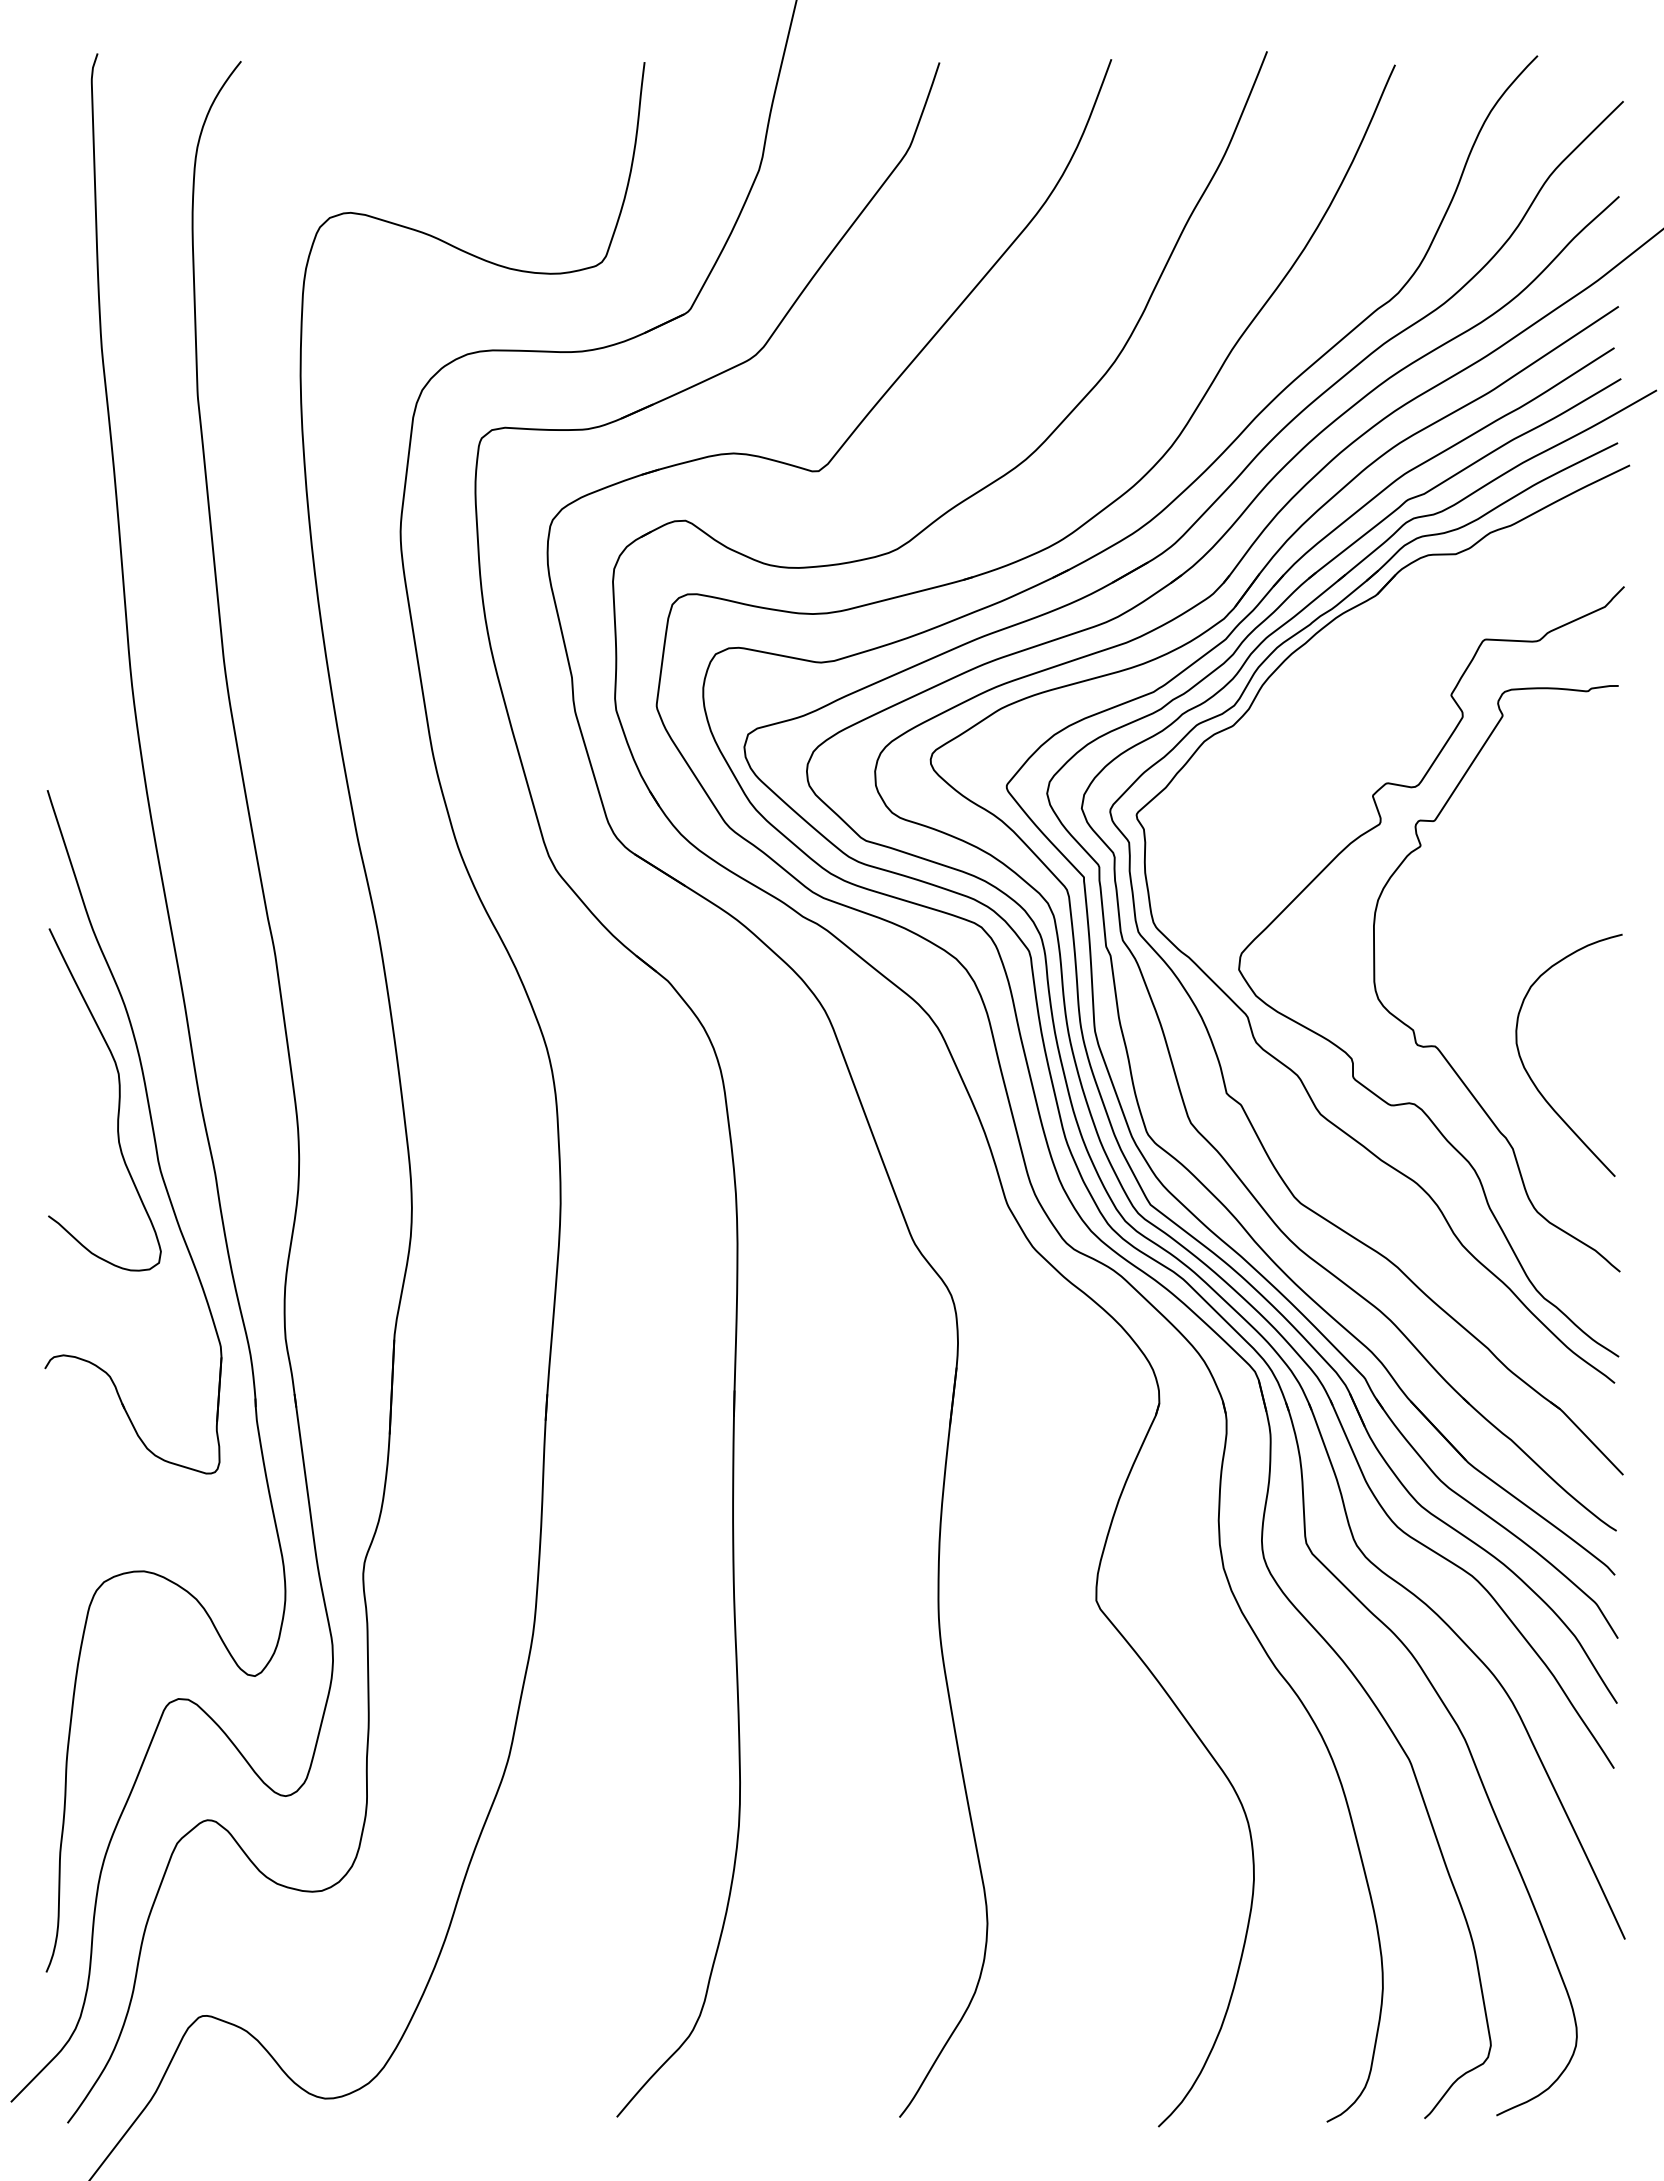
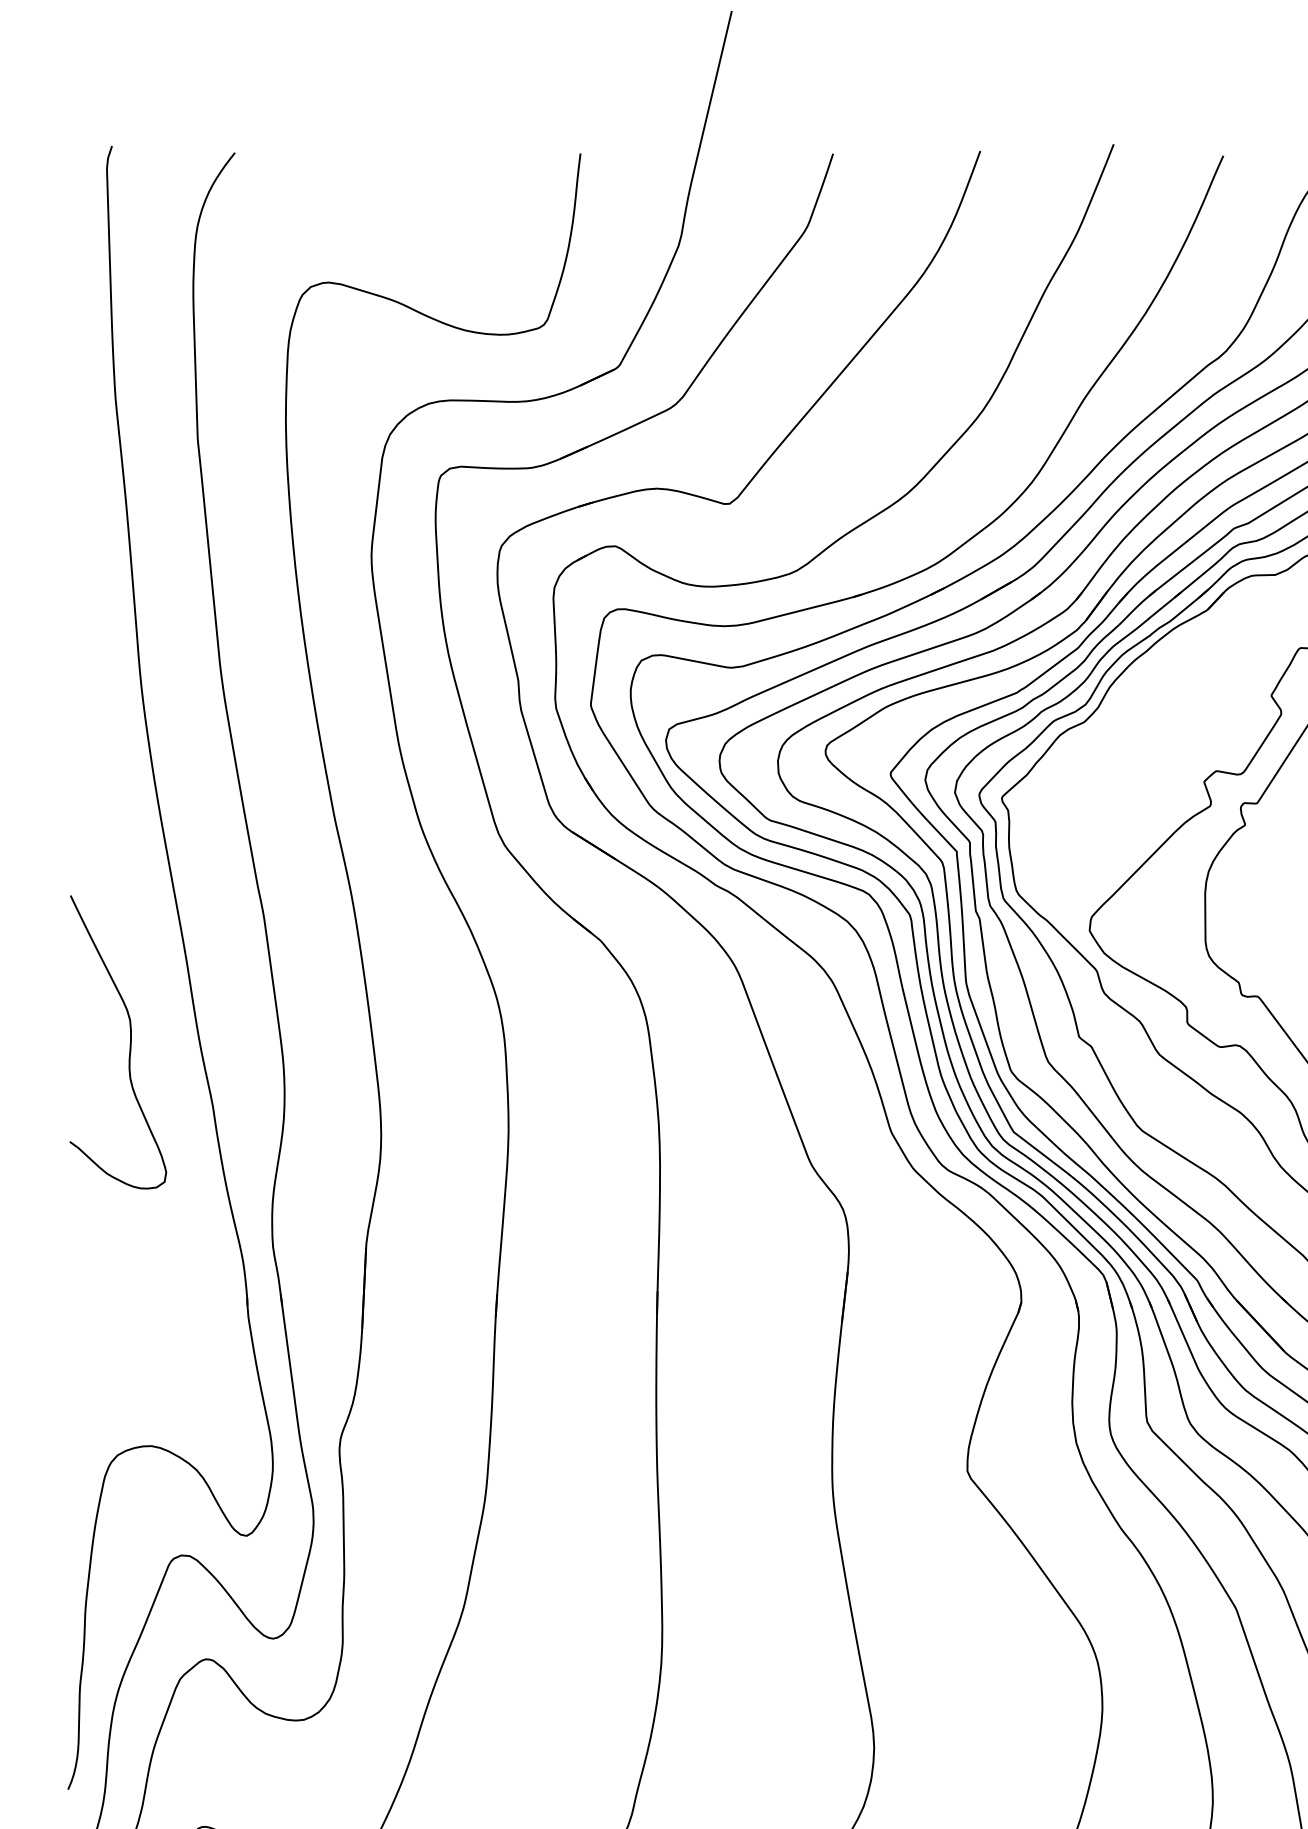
part: (151, 1127) -> (158, 1065), removed

